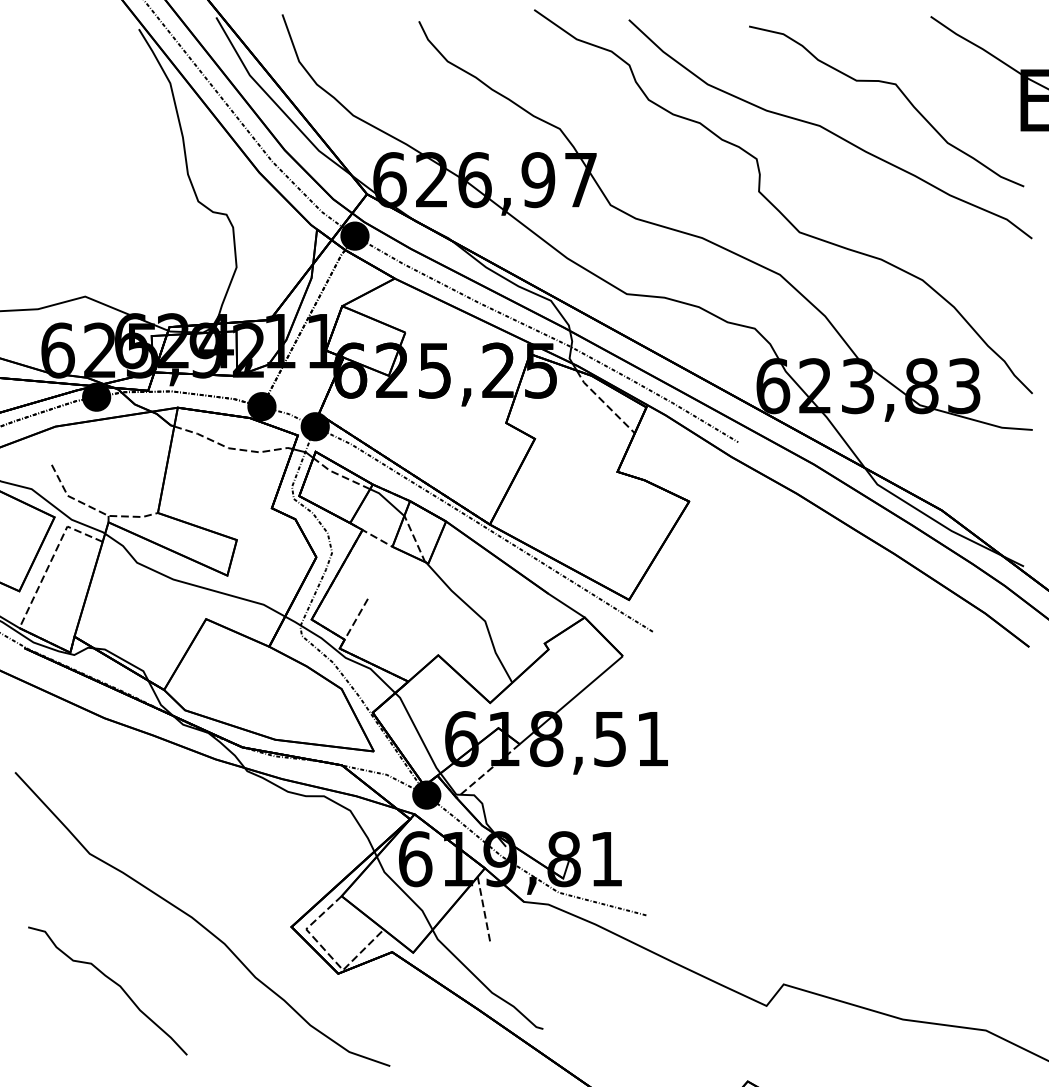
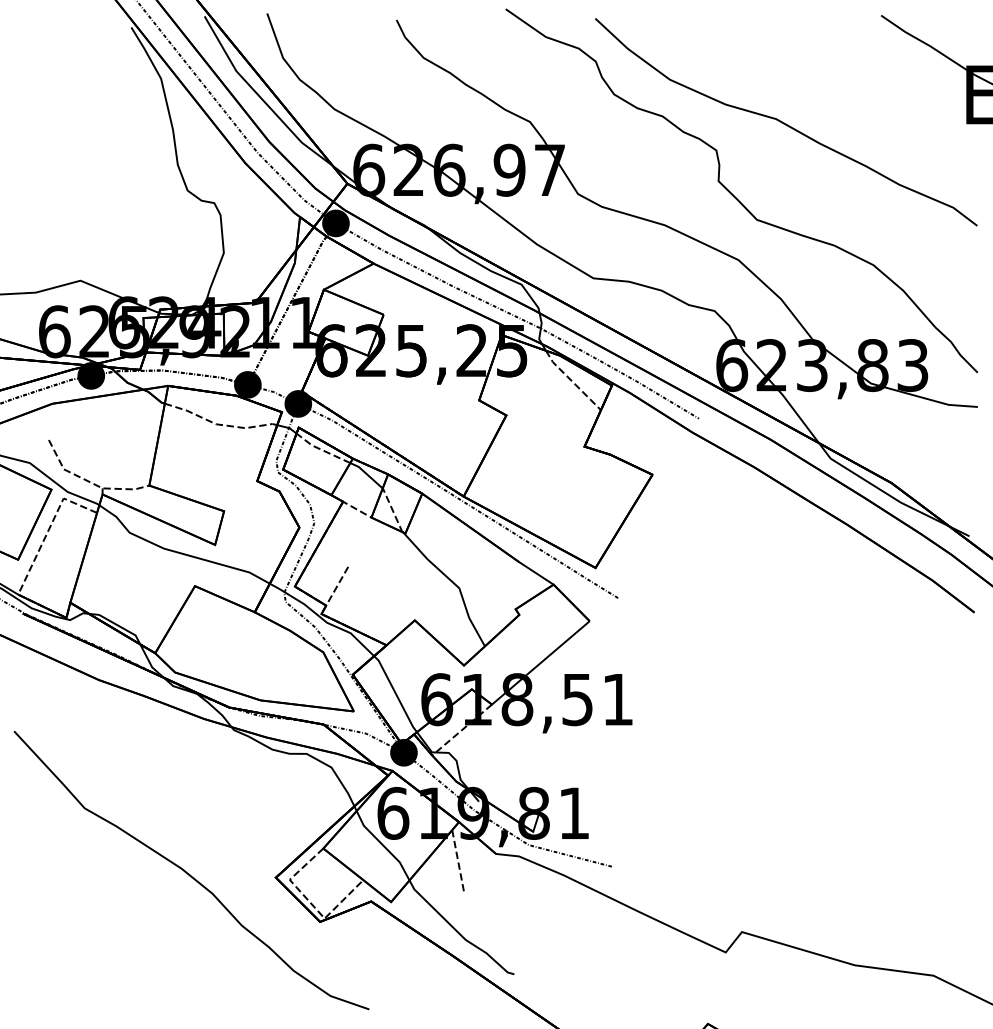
part: (901, 93) -> (853, 88), removed
part: (111, 981) -> (105, 929), removed

